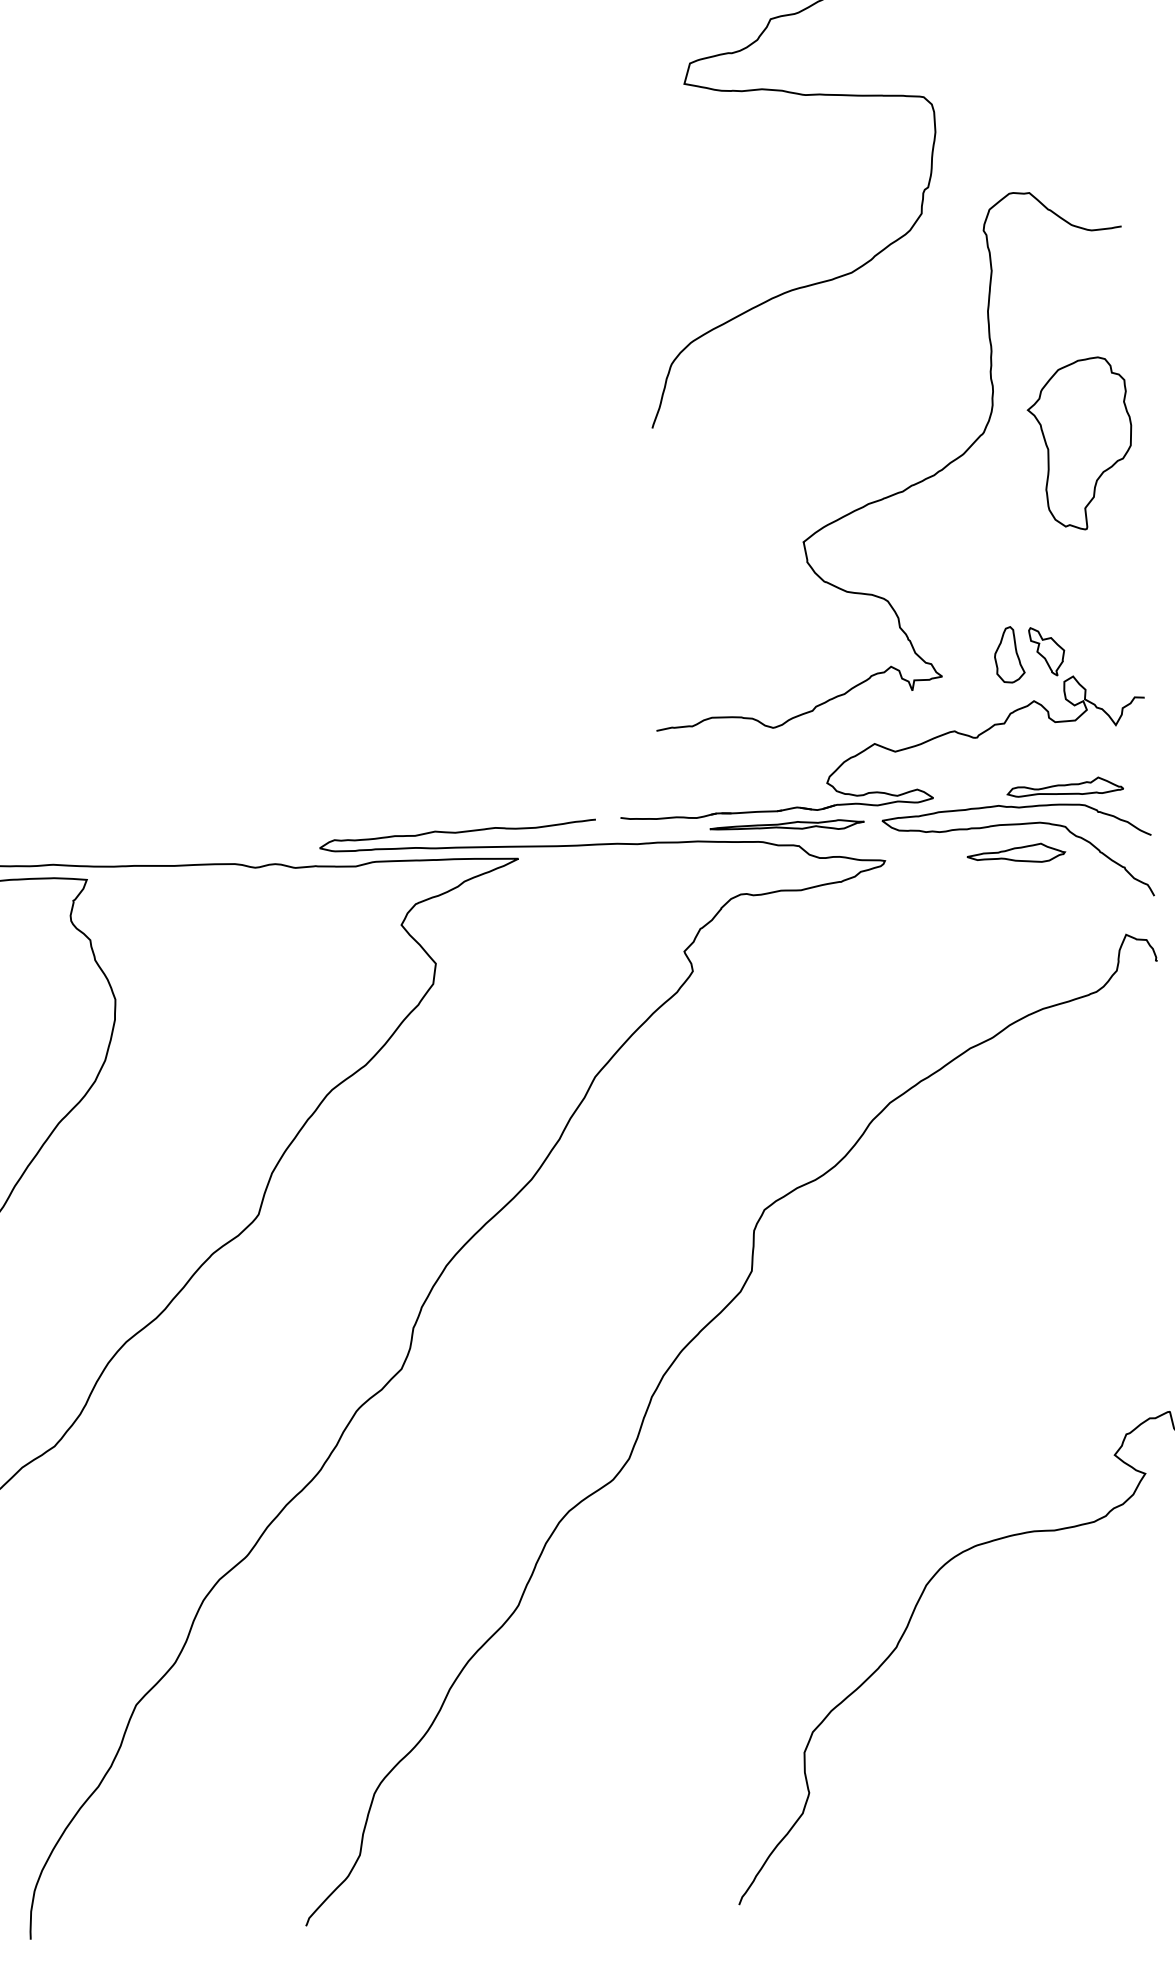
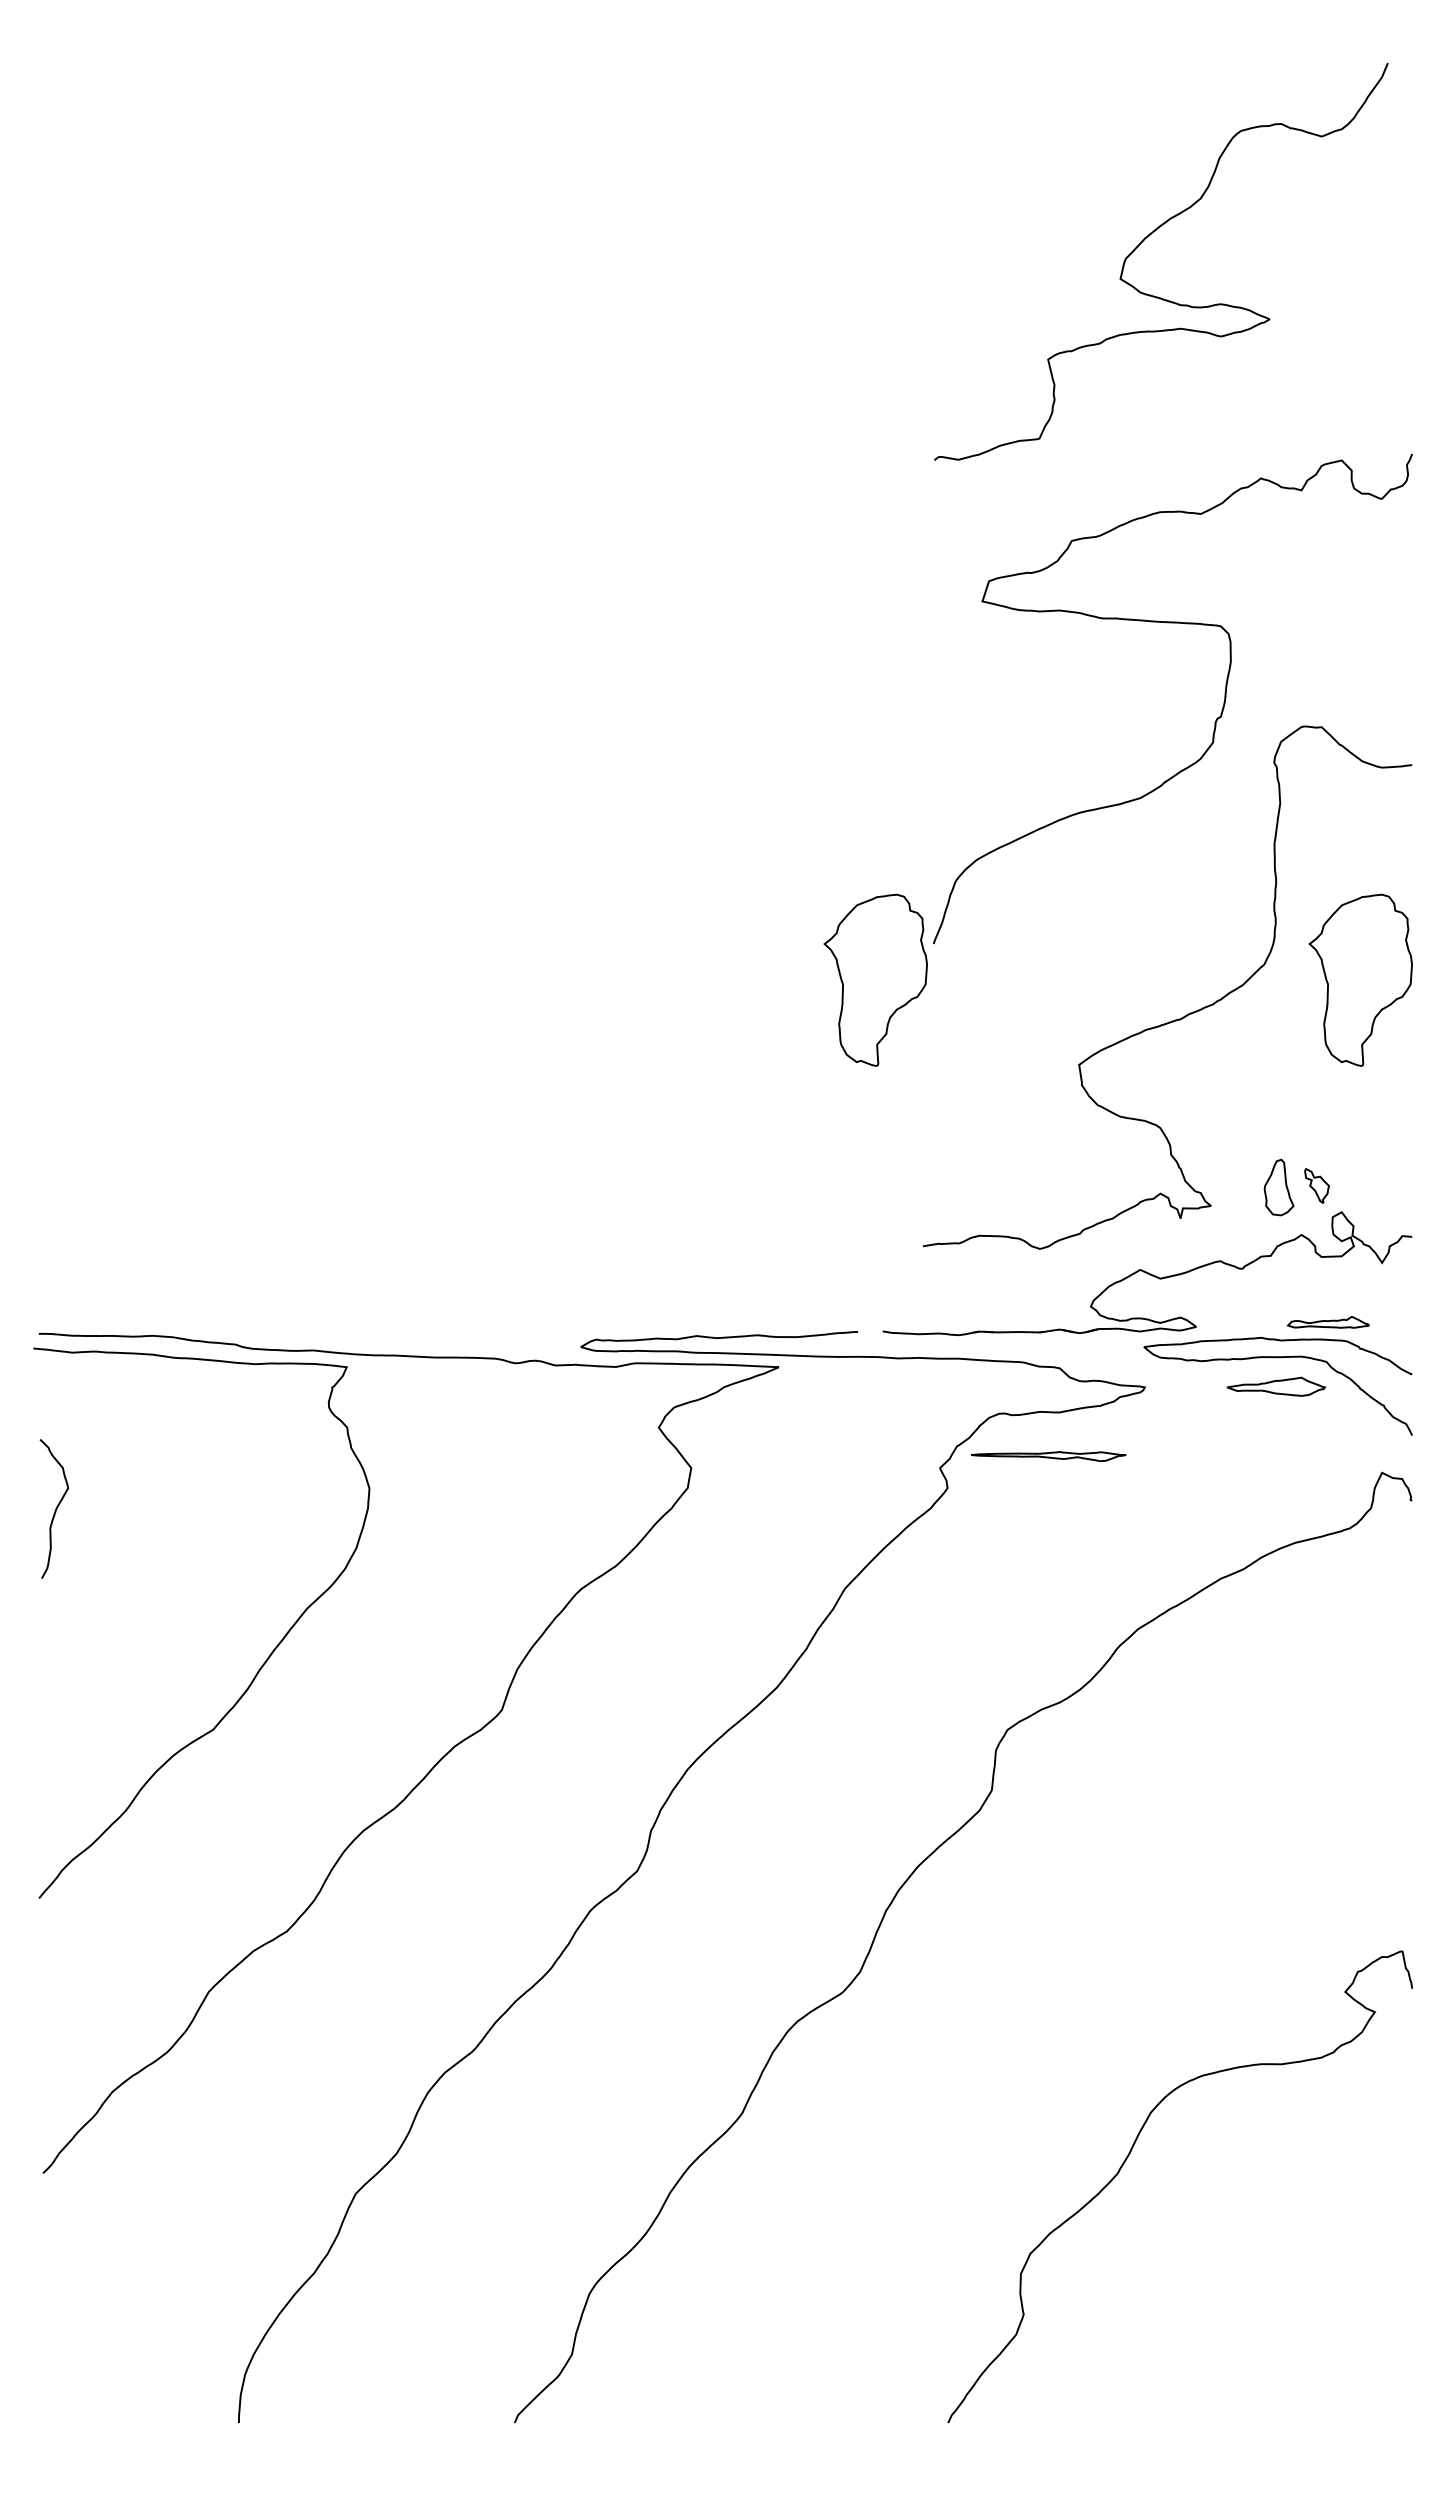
part: (596, 466) -> (875, 979), added
part: (1046, 651) -> (1316, 1185), size x0.7
part: (1065, 787) -> (1328, 1322), size x0.7
part: (786, 826) -> (1048, 1456), moved

